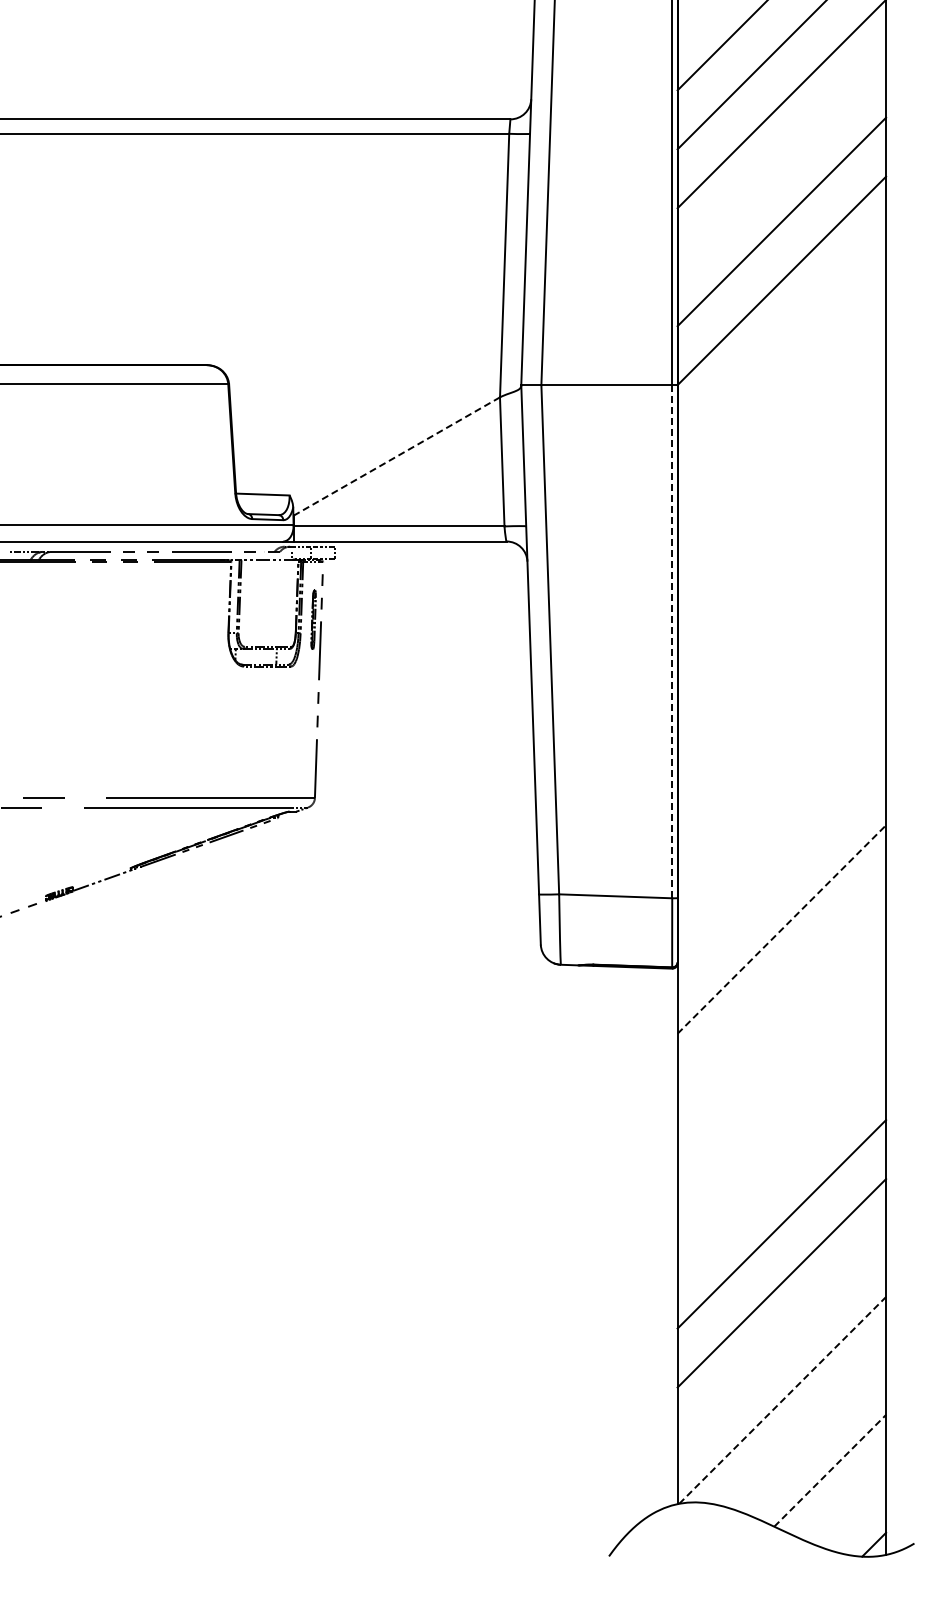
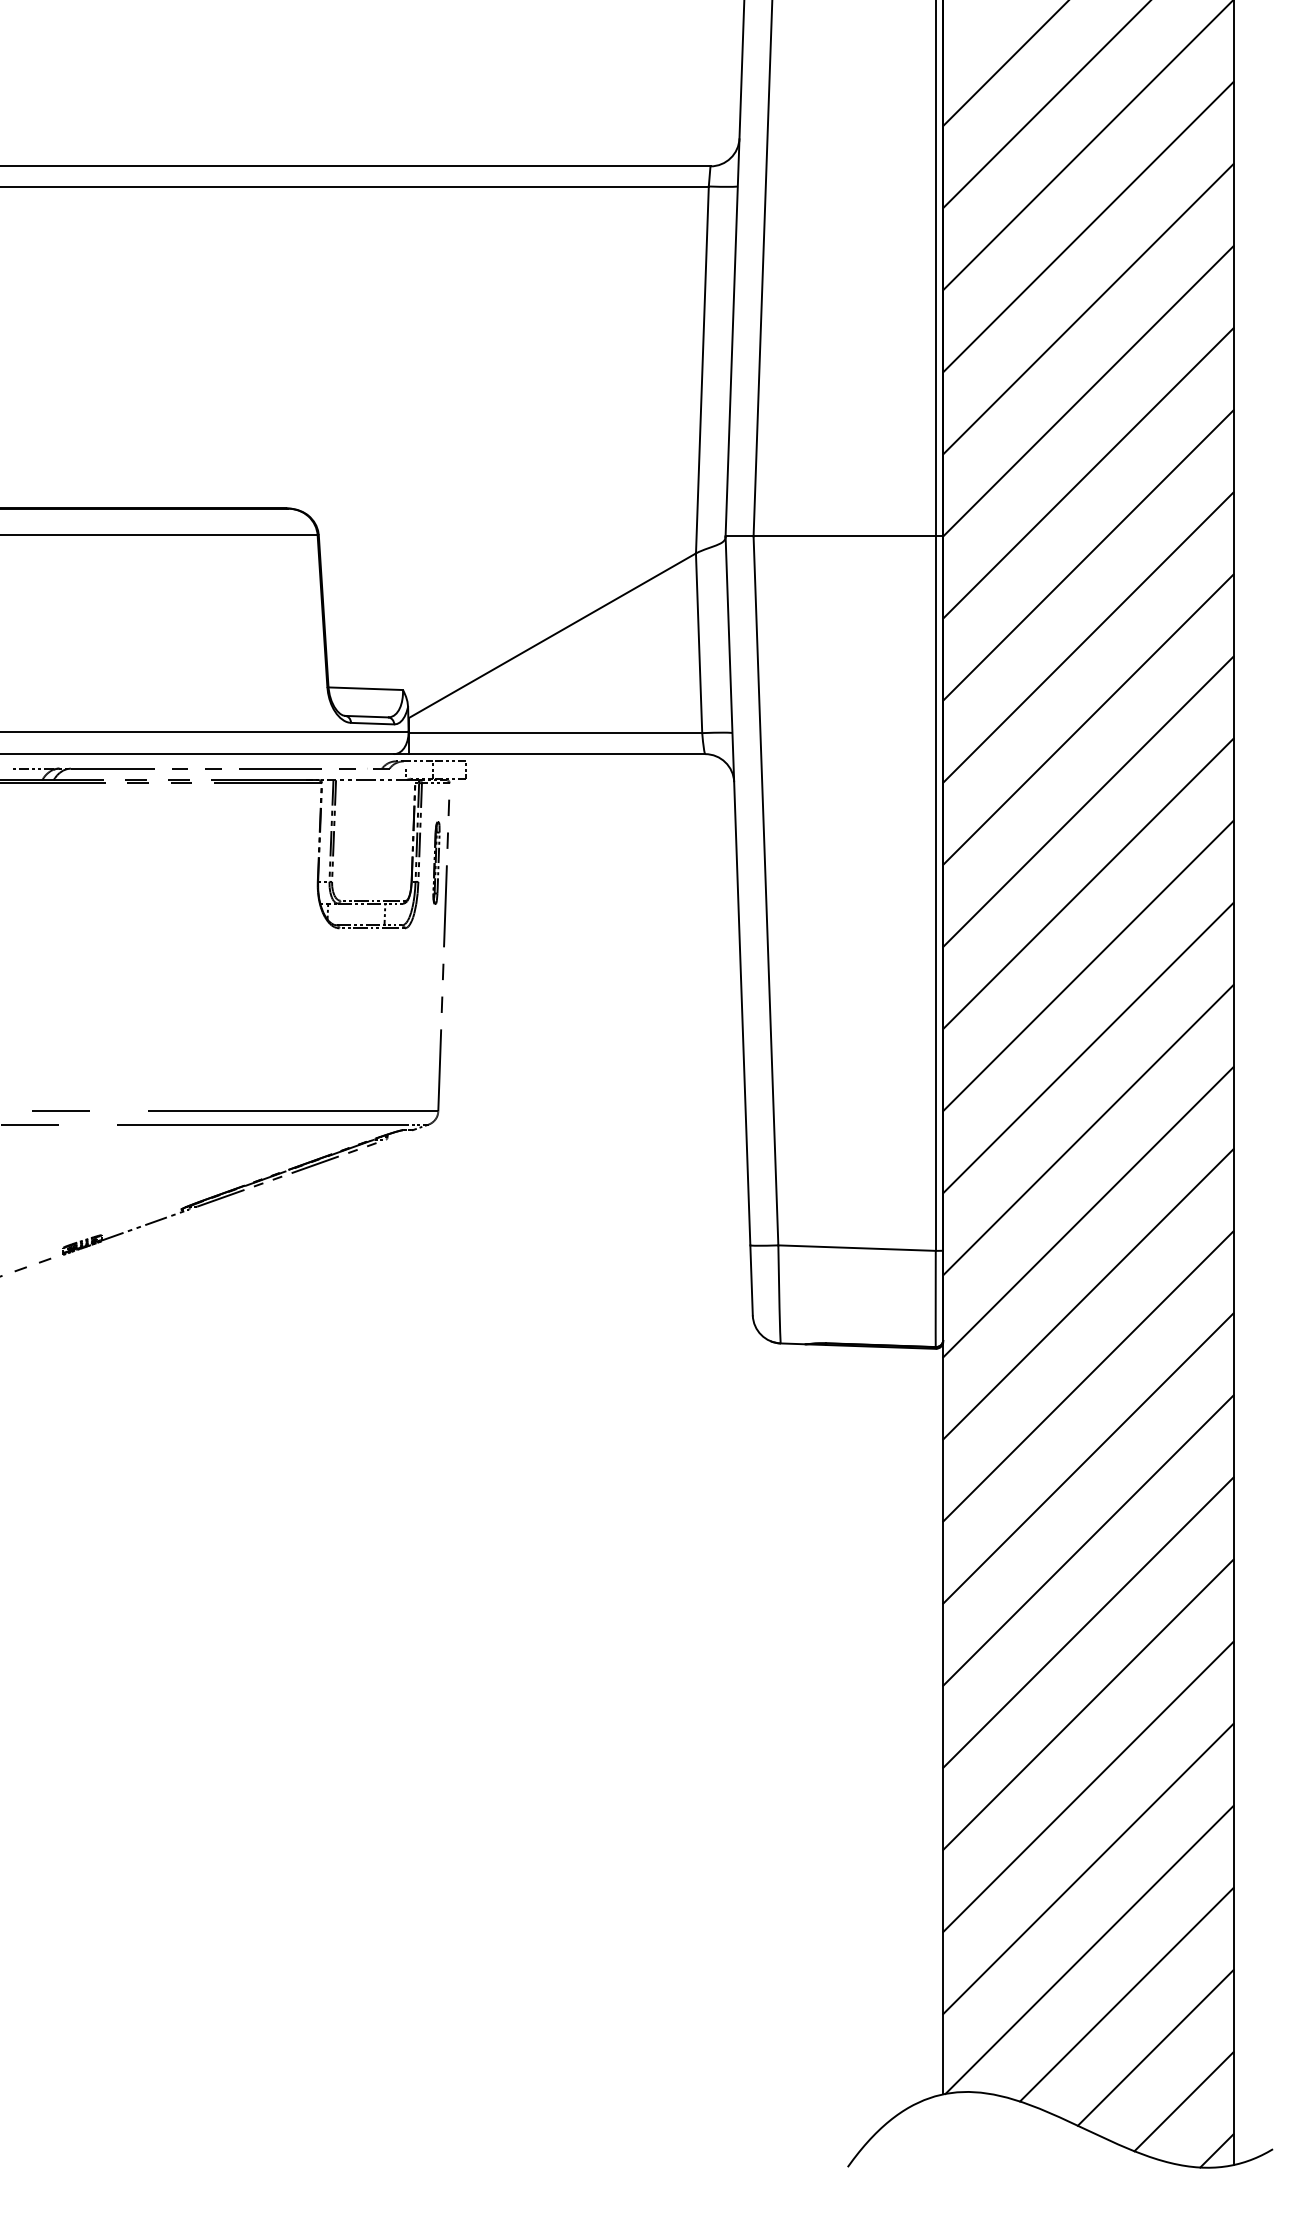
line: (781, 162) -> (1087, 226), added
line: (781, 339) -> (1087, 472), added
line: (781, 398) -> (1087, 555), added
line: (397, 456) -> (553, 635), dashed -> solid
line: (781, 457) -> (1087, 637), added
line: (781, 516) -> (1087, 719), added
line: (781, 575) -> (1087, 801), added
line: (781, 634) -> (1087, 883), added
line: (672, 641) -> (936, 893), dashed -> solid
line: (781, 693) -> (1087, 965), added
line: (781, 752) -> (1087, 1047), added
line: (781, 811) -> (1087, 1130), added
line: (781, 870) -> (1087, 1212), added
line: (782, 929) -> (1089, 1294), dashed -> solid
line: (781, 988) -> (1087, 1376), added
line: (781, 1047) -> (1087, 1458), added
line: (781, 1106) -> (1087, 1540), added
line: (781, 1165) -> (1087, 1622), added
line: (781, 1342) -> (1087, 1869), added
line: (783, 1400) -> (1090, 1950), dashed -> solid
line: (809, 1432) -> (1126, 1994), added
line: (830, 1470) -> (1156, 2047), dashed -> solid
line: (850, 1509) -> (1183, 2101), added

